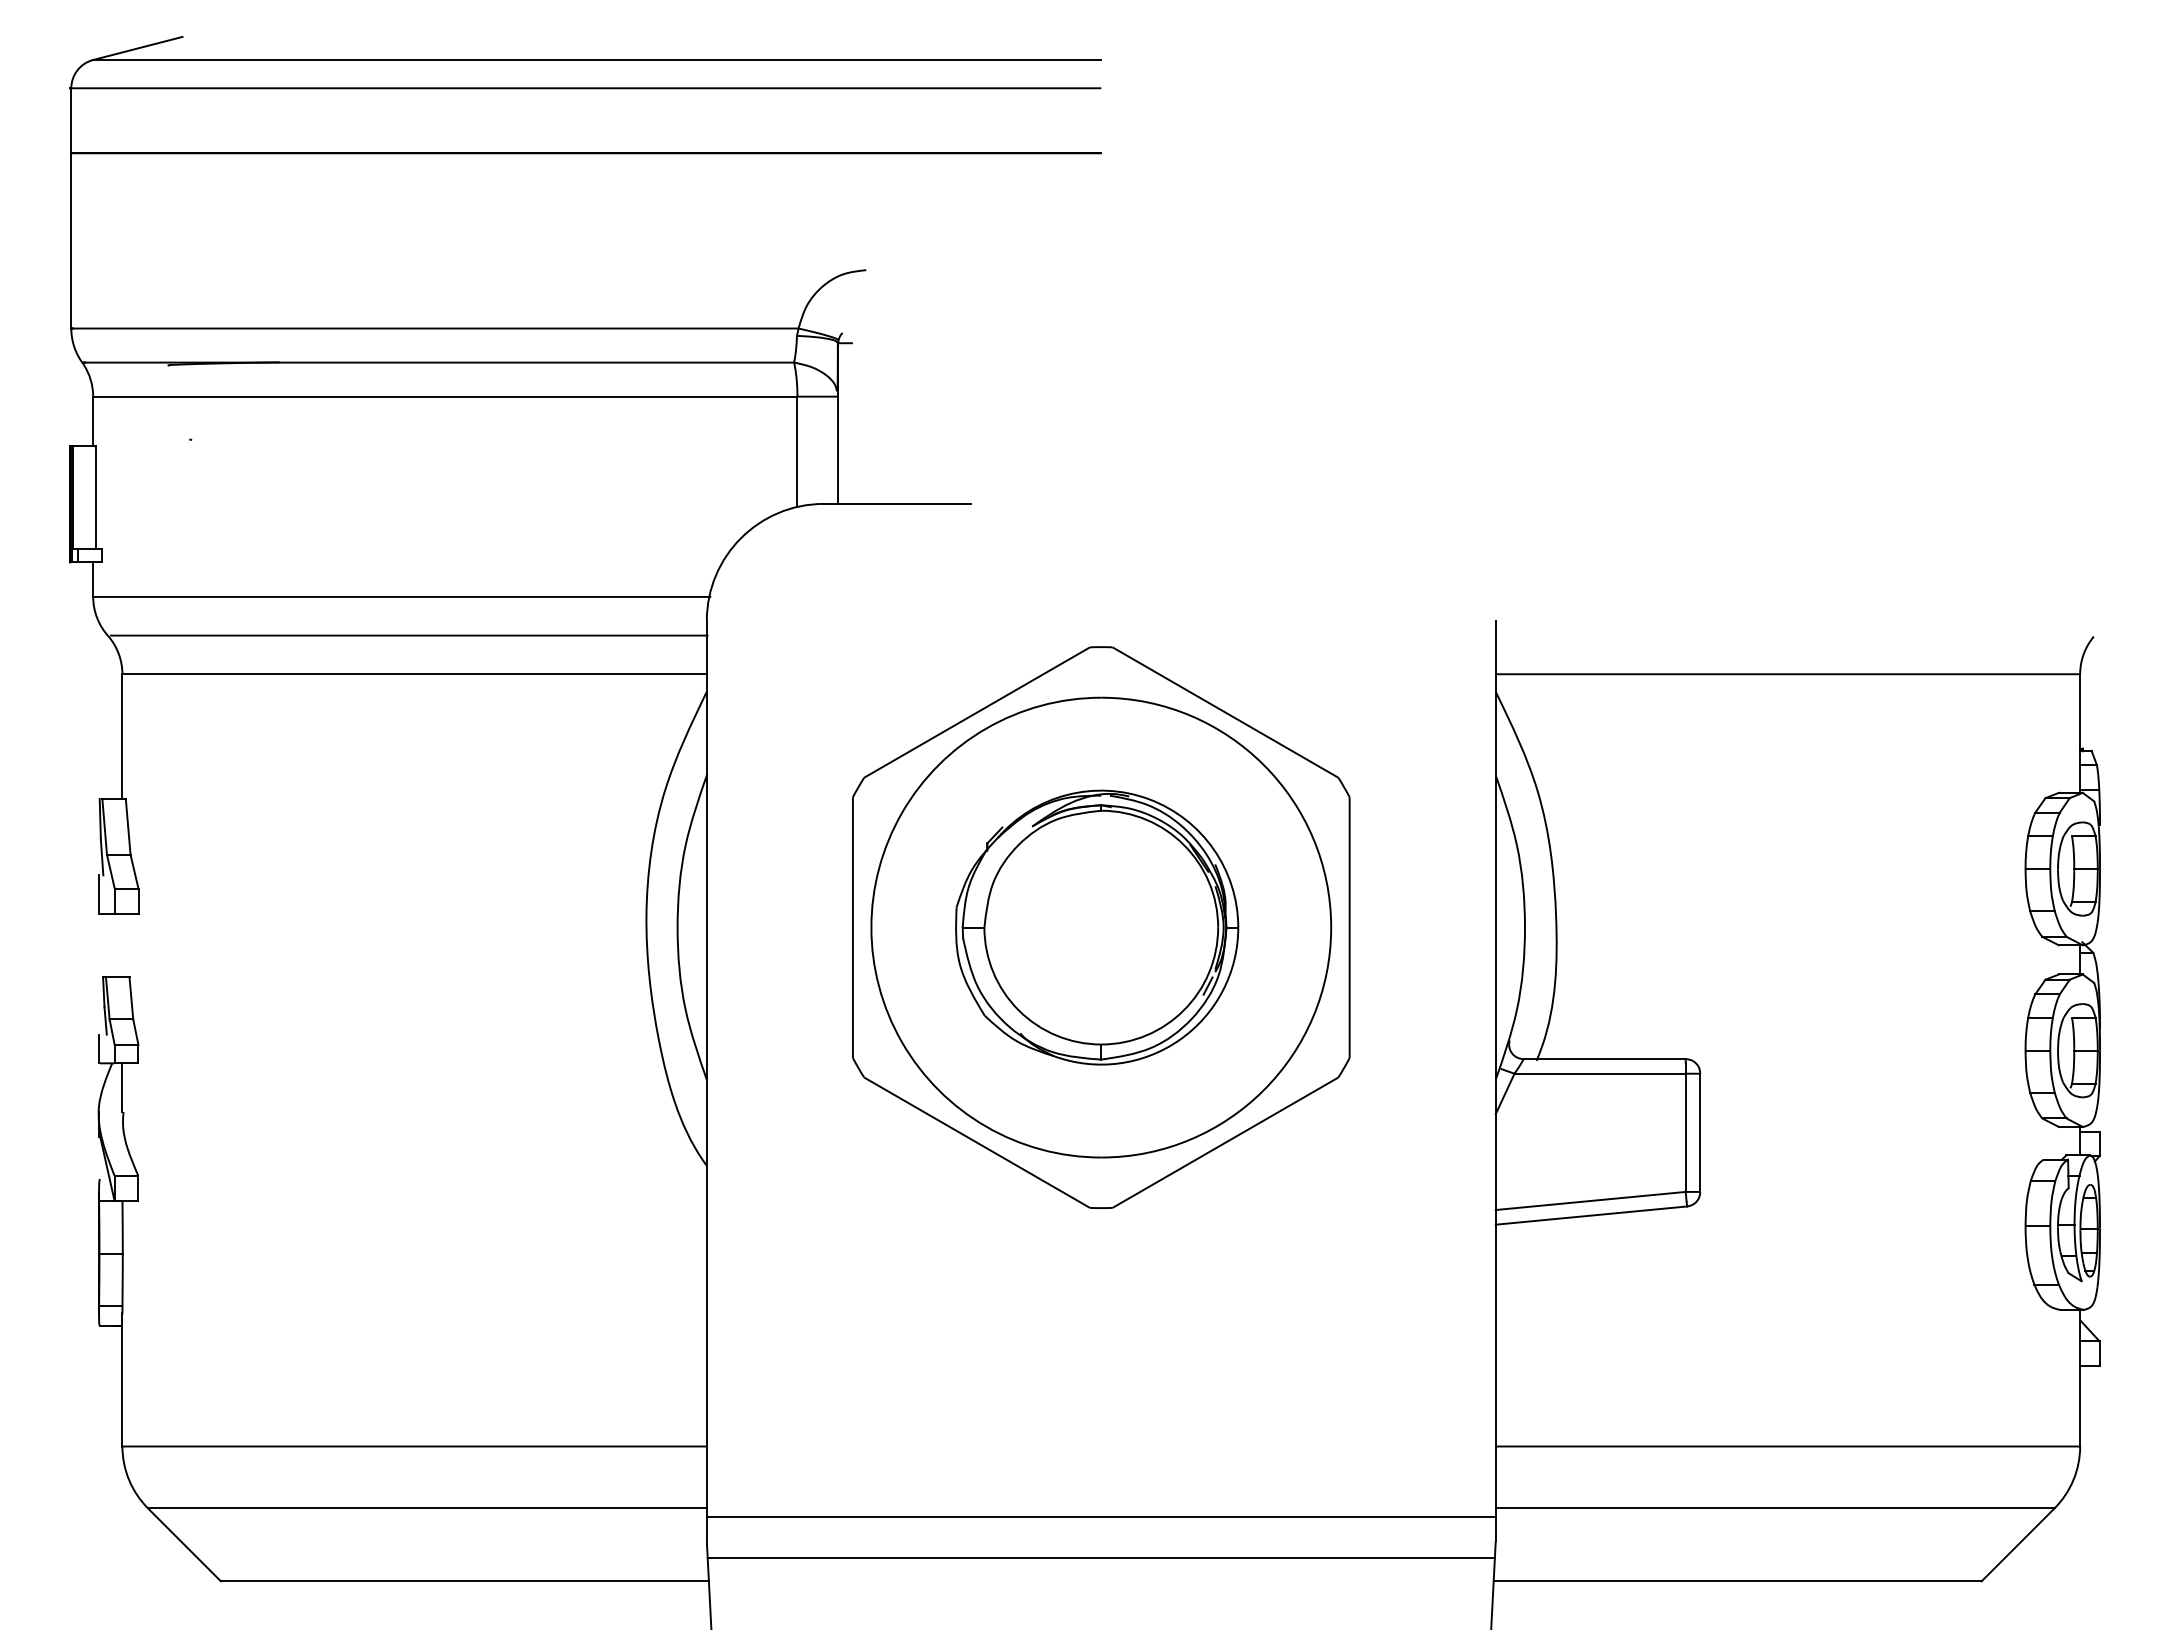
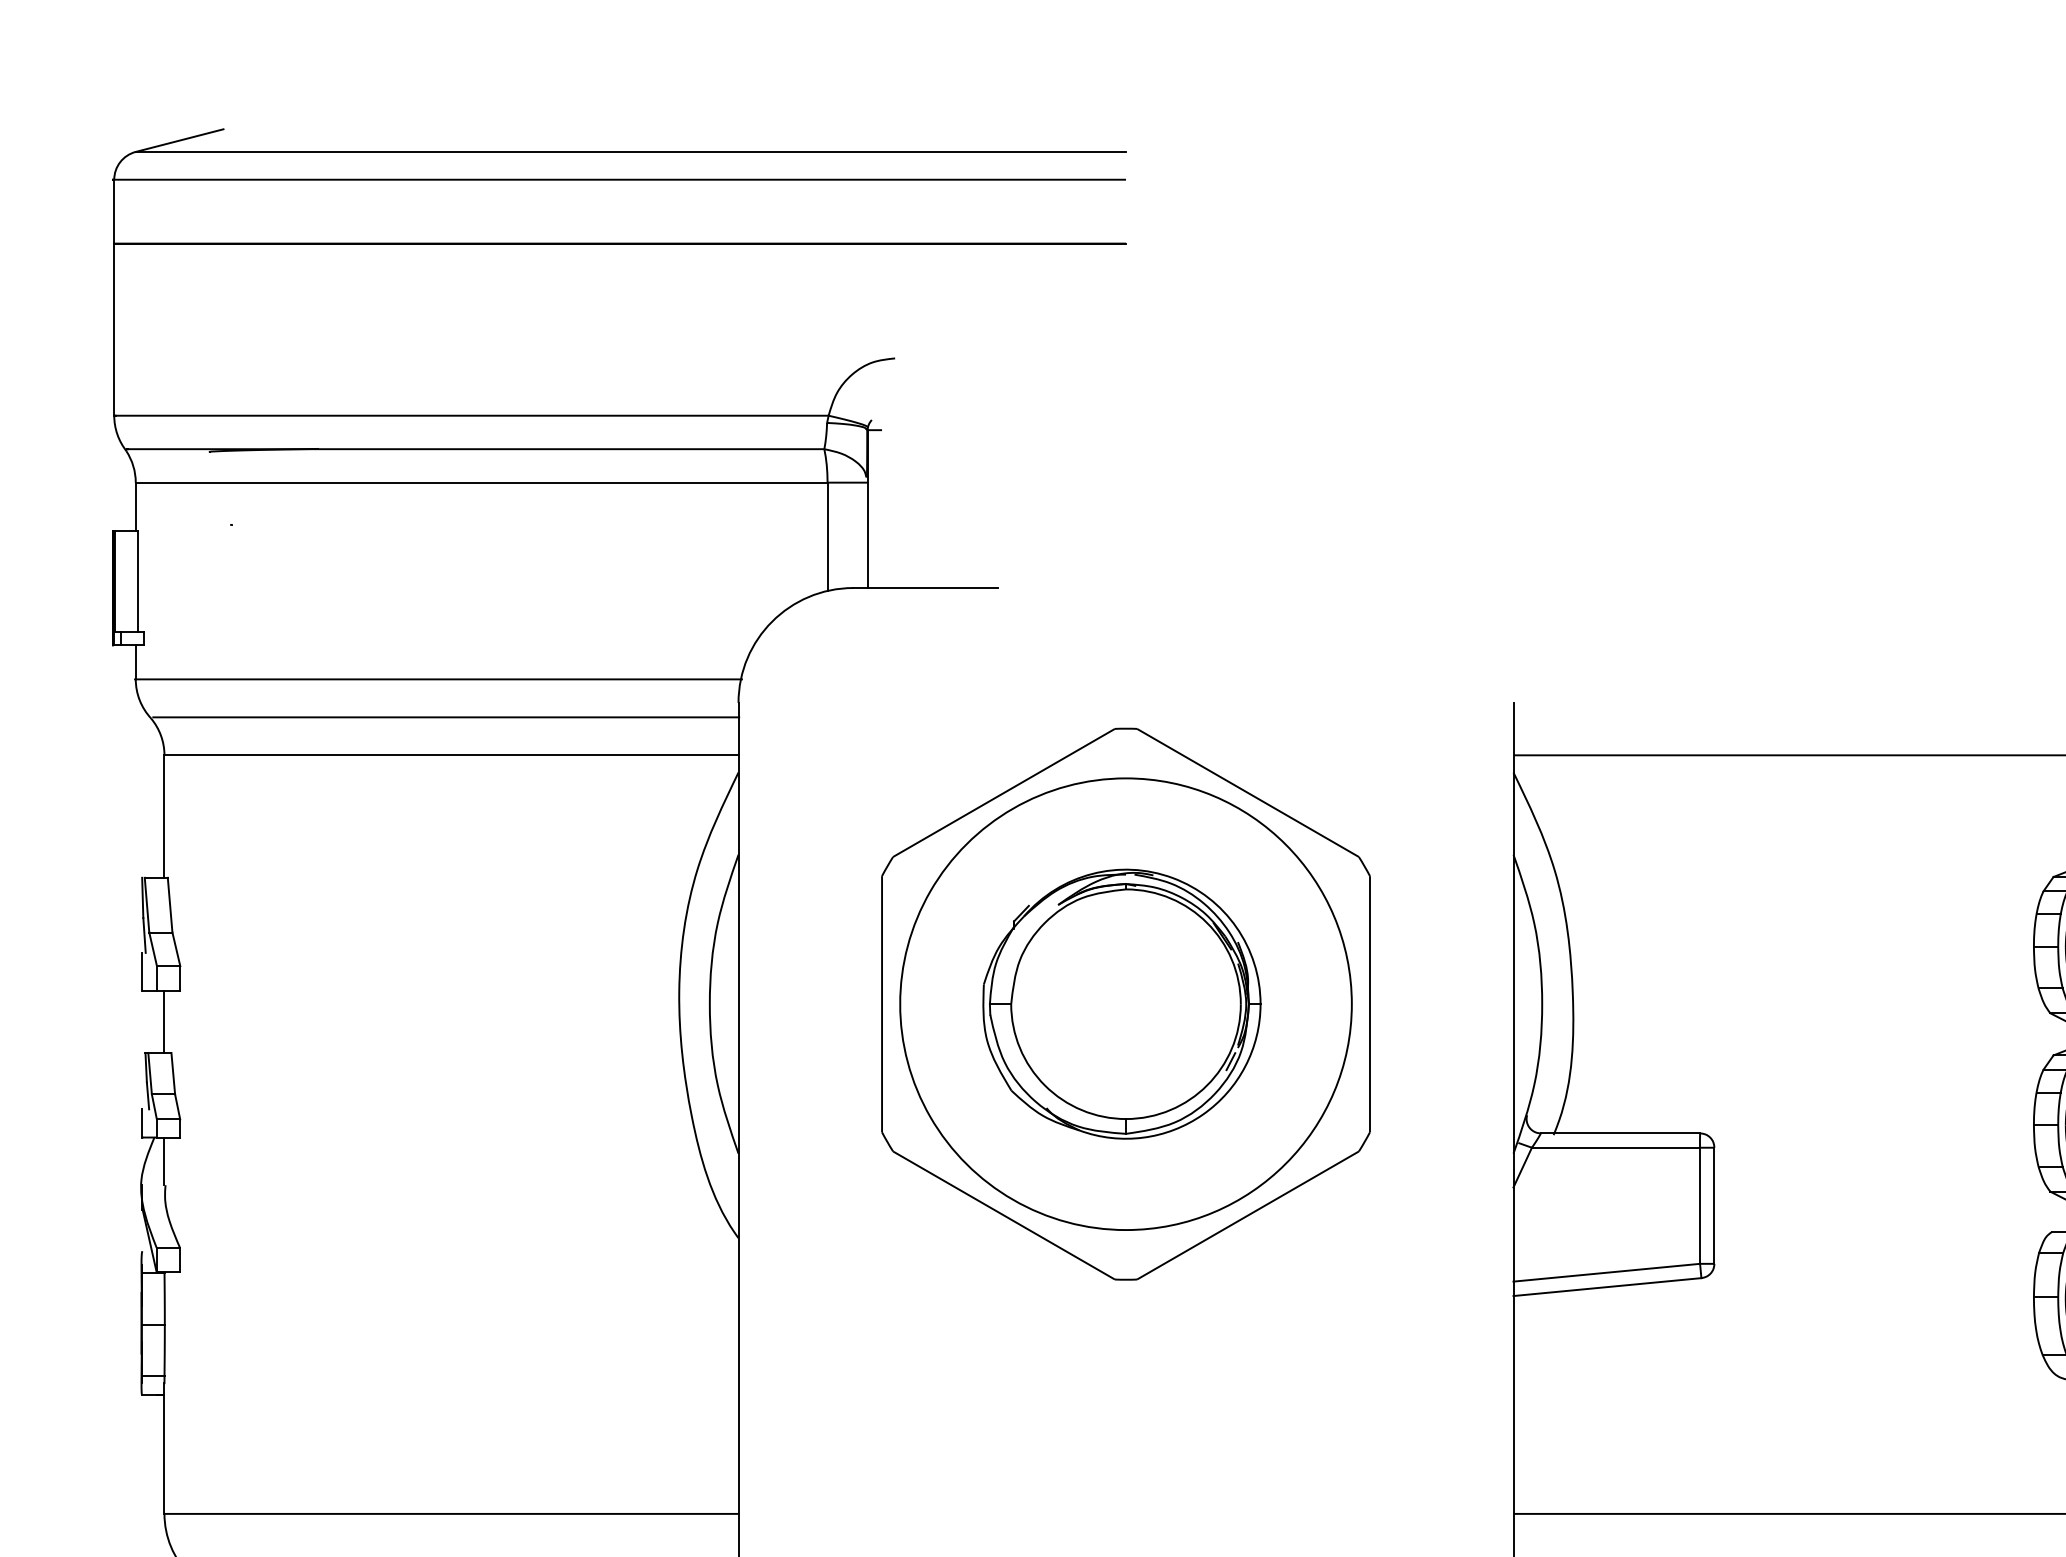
line: (122, 945) -> (164, 1021), added

